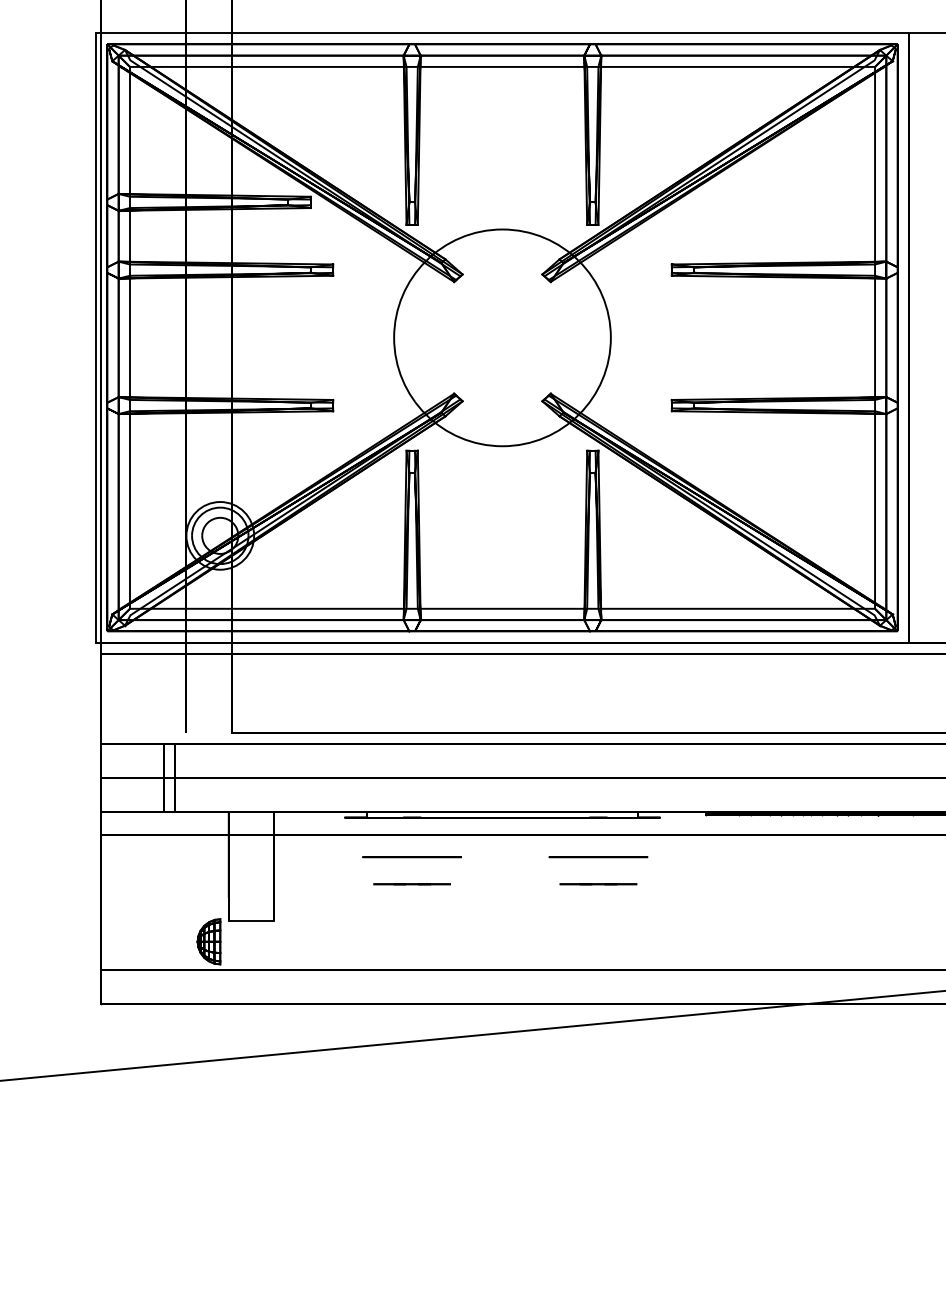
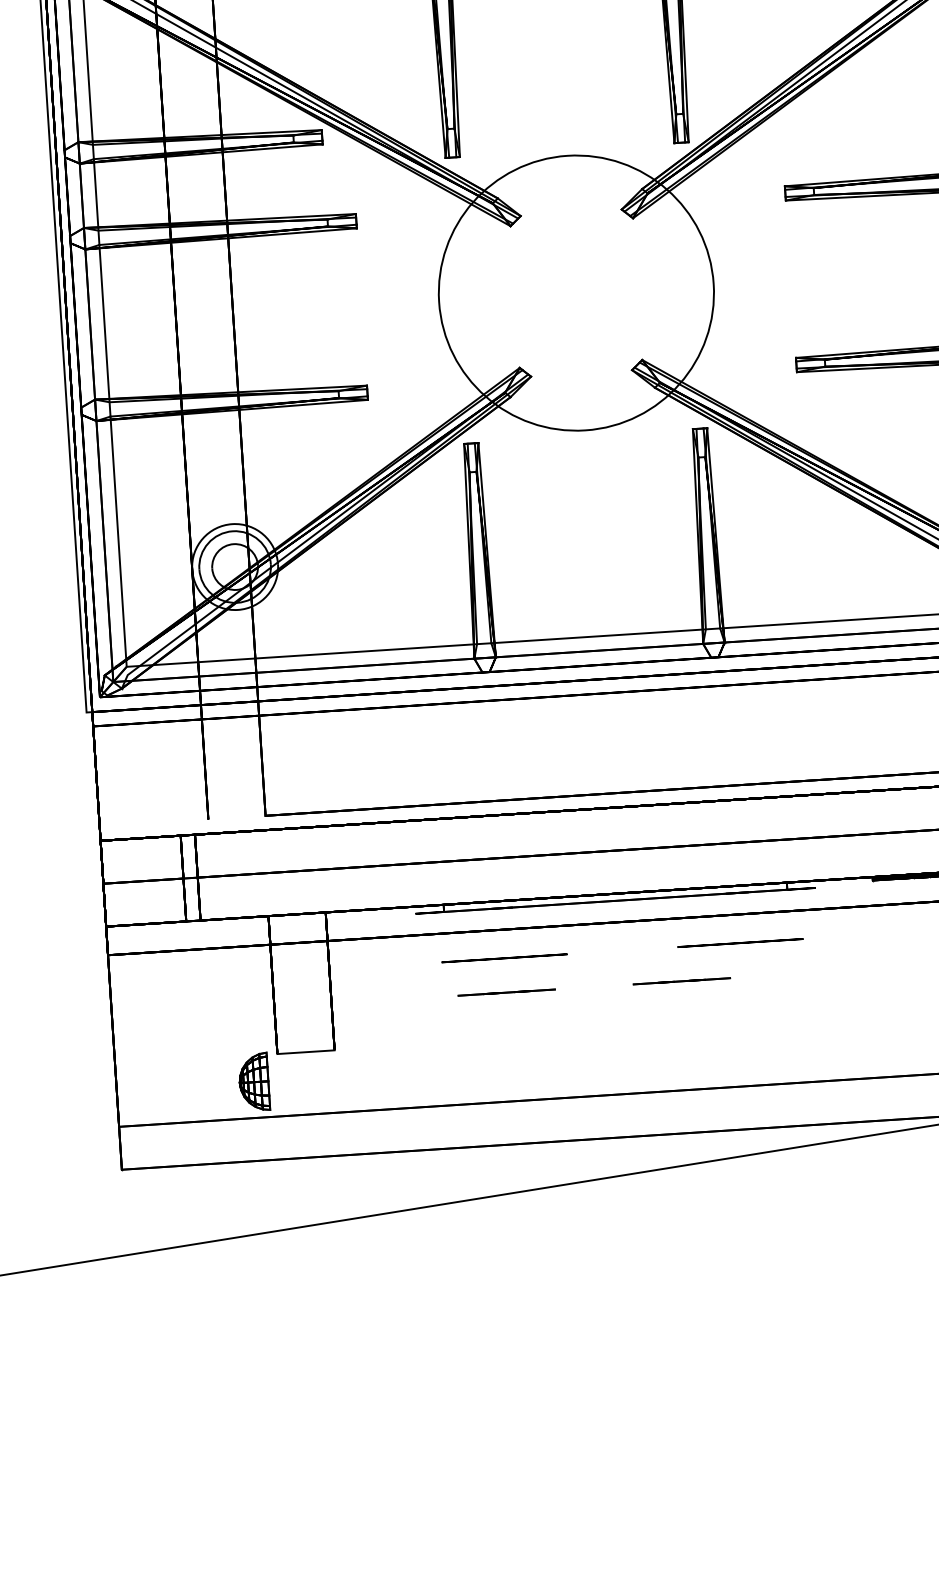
line: (598, 884) -> (681, 981), moved

